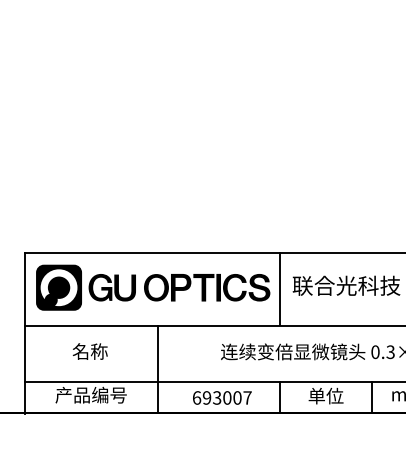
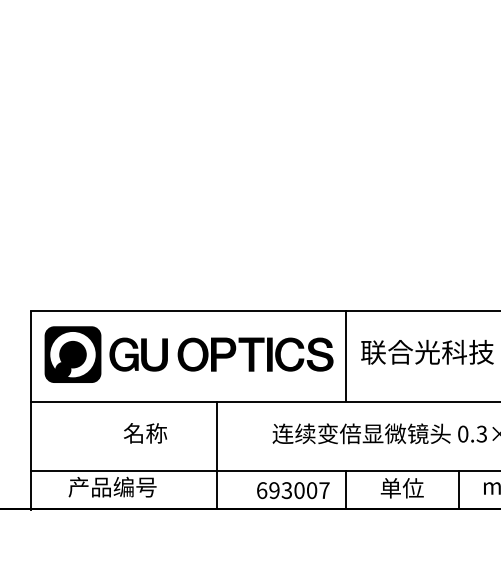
text: (90, 351) -> (145, 433), moved
line: (157, 369) -> (216, 455), moved
text: (222, 397) -> (293, 490), moved

